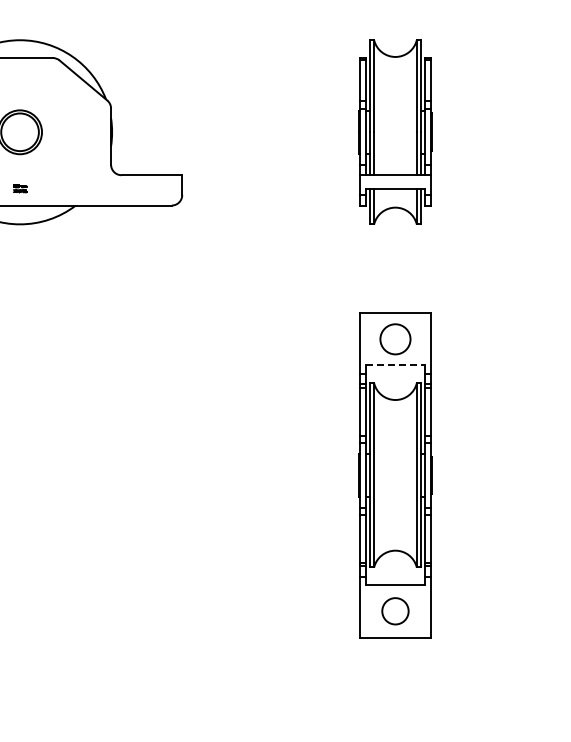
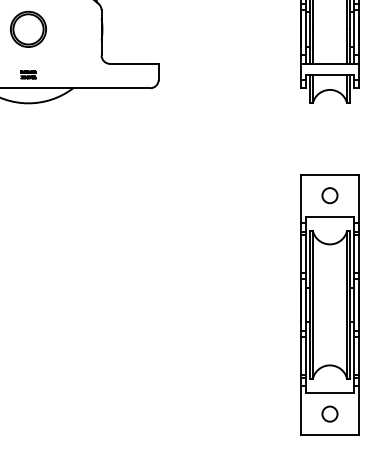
part: (20, 188) -> (28, 74), size x1.43
circle: (395, 338) -> (330, 195), size x0.62
line: (395, 365) -> (330, 216), dashed -> solid
circle: (395, 611) -> (330, 414), size x0.71

